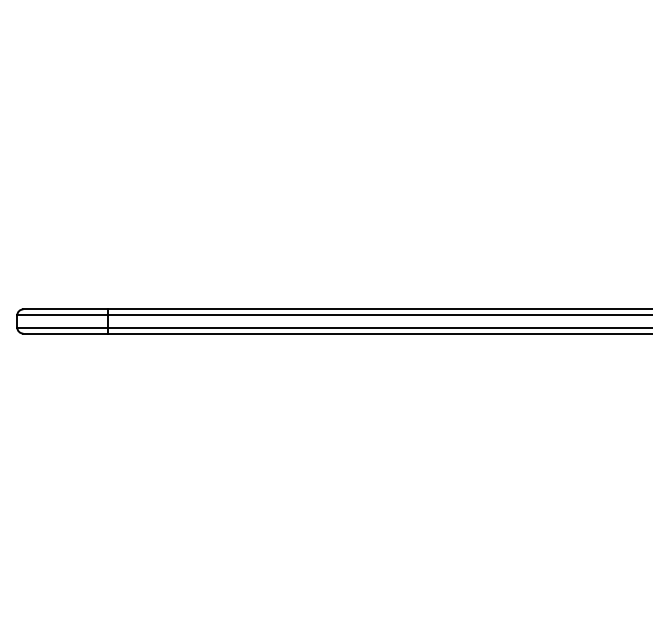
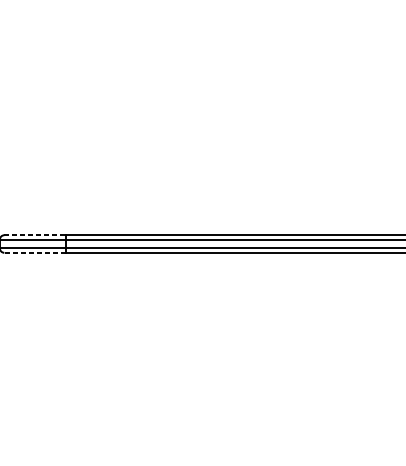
line: (66, 309) -> (35, 235), solid -> dashed
line: (65, 333) -> (34, 252), solid -> dashed

